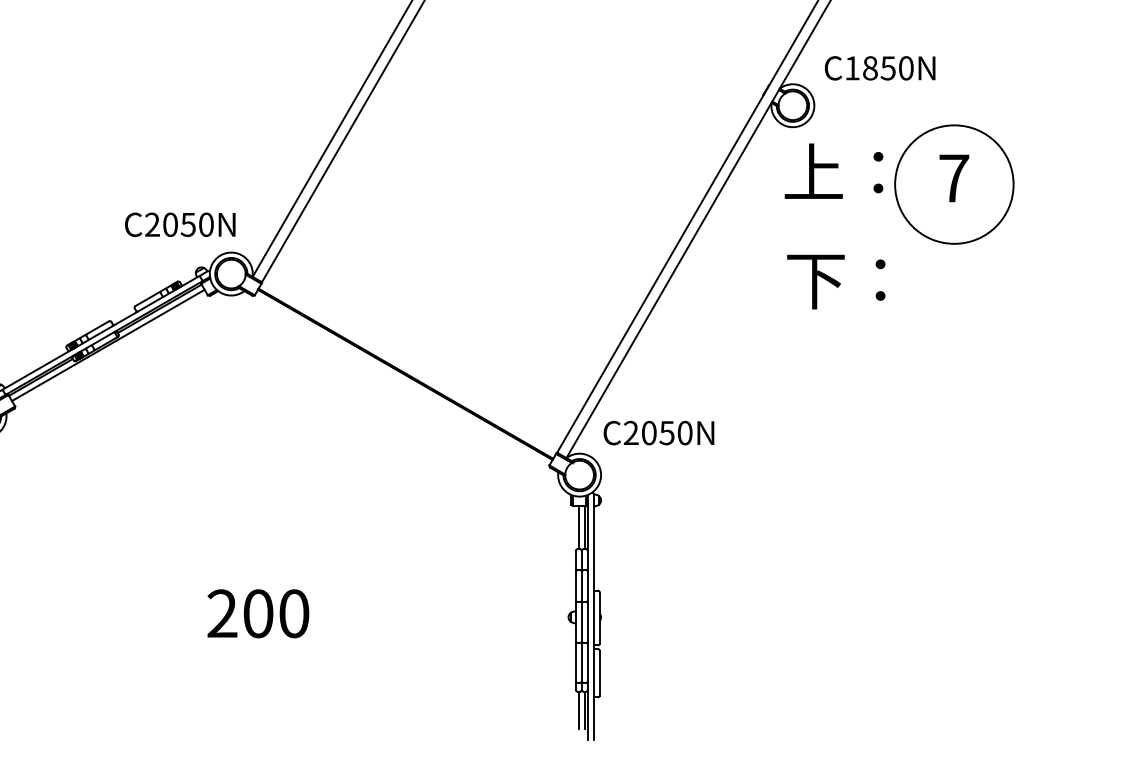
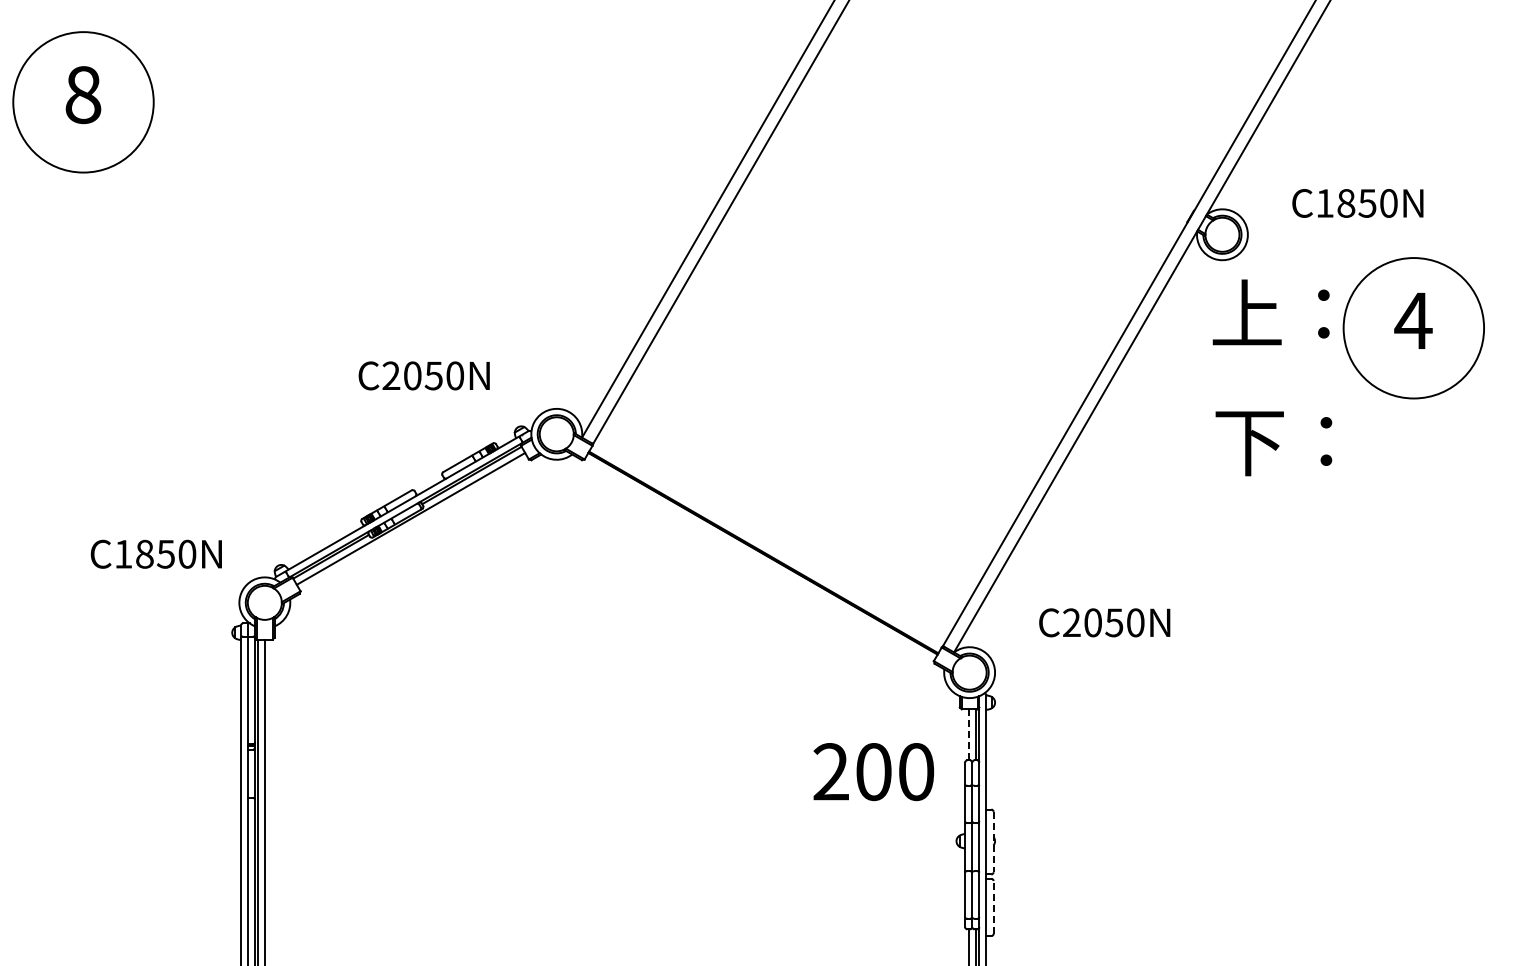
text: (879, 68) -> (1357, 203), moved
text: (954, 178) -> (1413, 320), 7 -> 4
text: (179, 224) -> (423, 375), moved
text: (658, 432) -> (1104, 622), moved
line: (579, 528) -> (969, 735), solid -> dashed
text: (258, 614) -> (873, 772), moved
line: (599, 618) -> (993, 842), solid -> dashed
line: (599, 672) -> (993, 906), solid -> dashed

